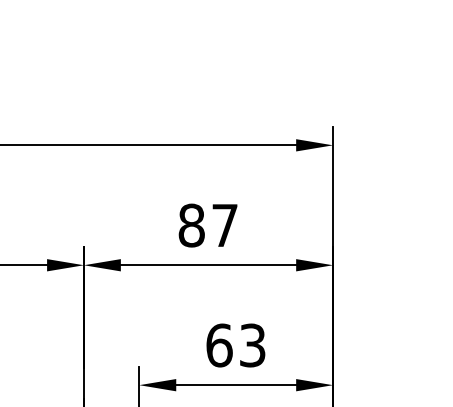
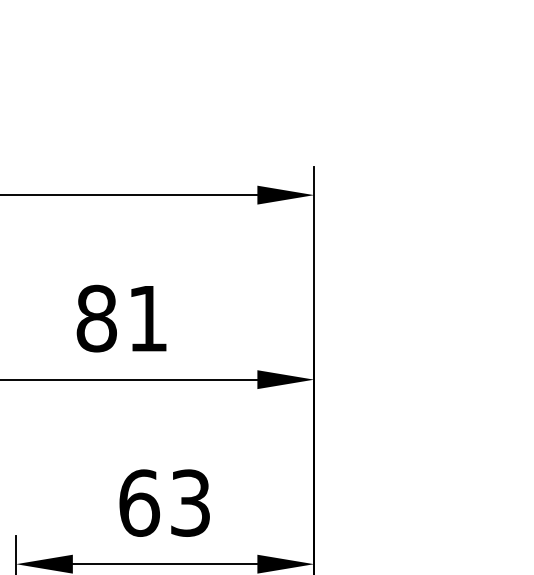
text: (224, 225) -> (147, 318), 87 -> 81

